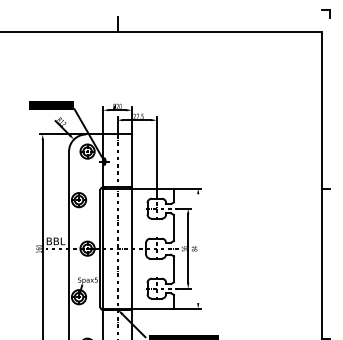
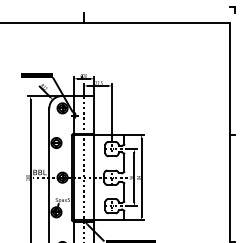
line: (198, 248) -> (141, 177), added

